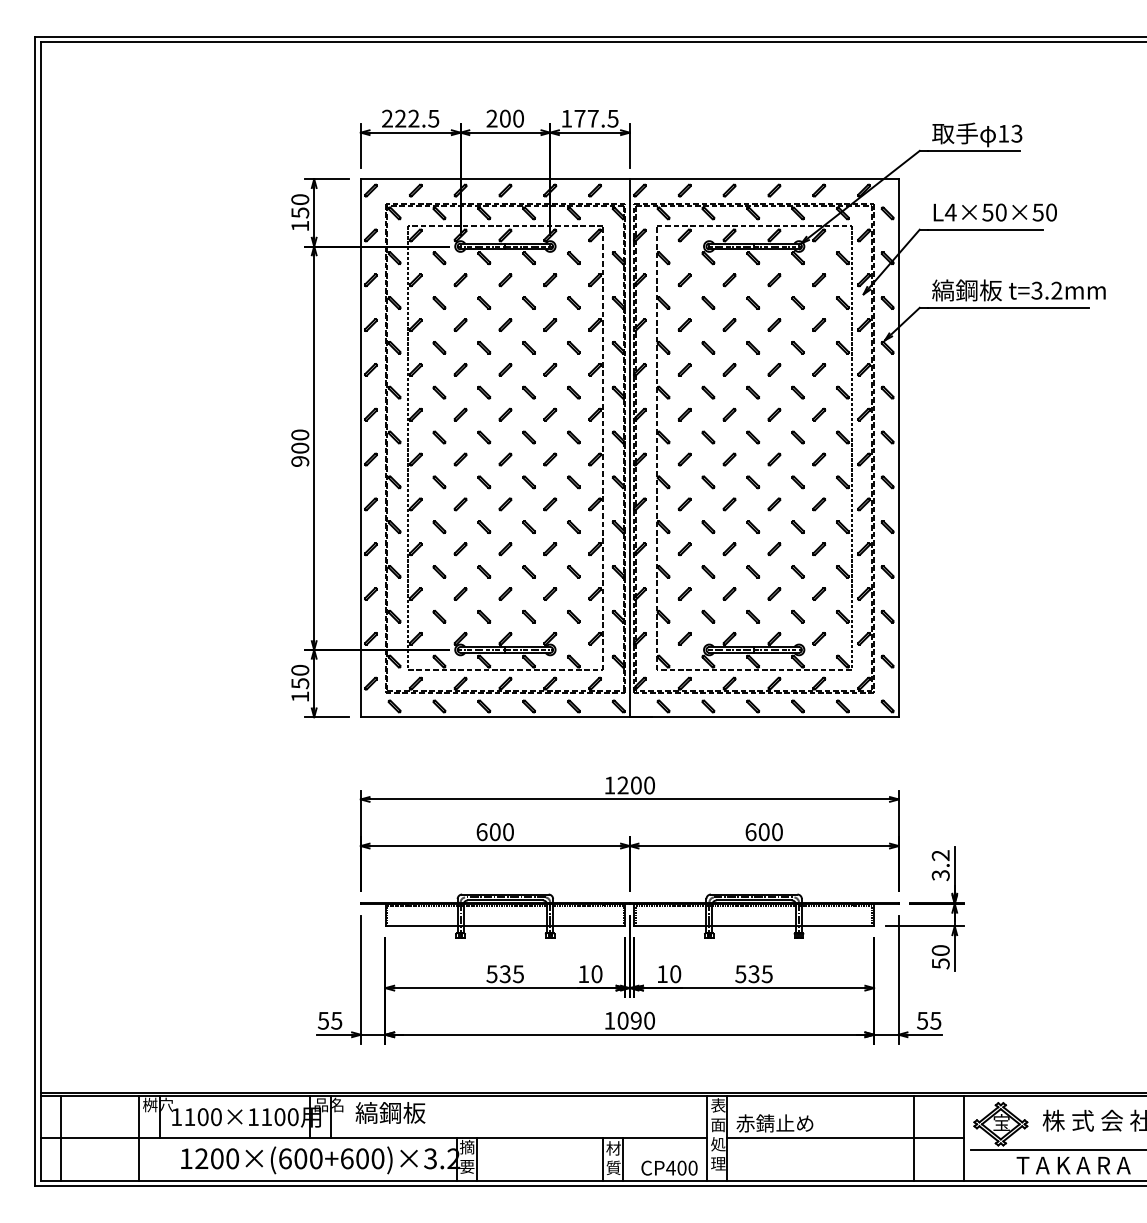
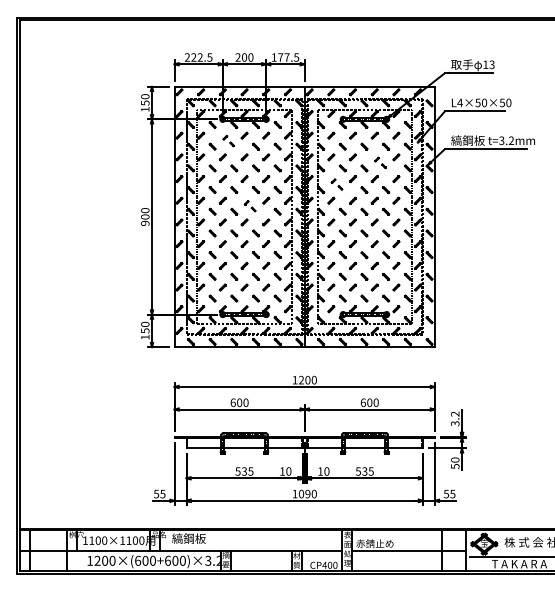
part: (472, 290) -> (228, 140), size x0.6
part: (786, 335) -> (380, 162), size x0.6
part: (695, 381) -> (336, 184), size x0.6
part: (515, 424) -> (249, 205), size x0.6

